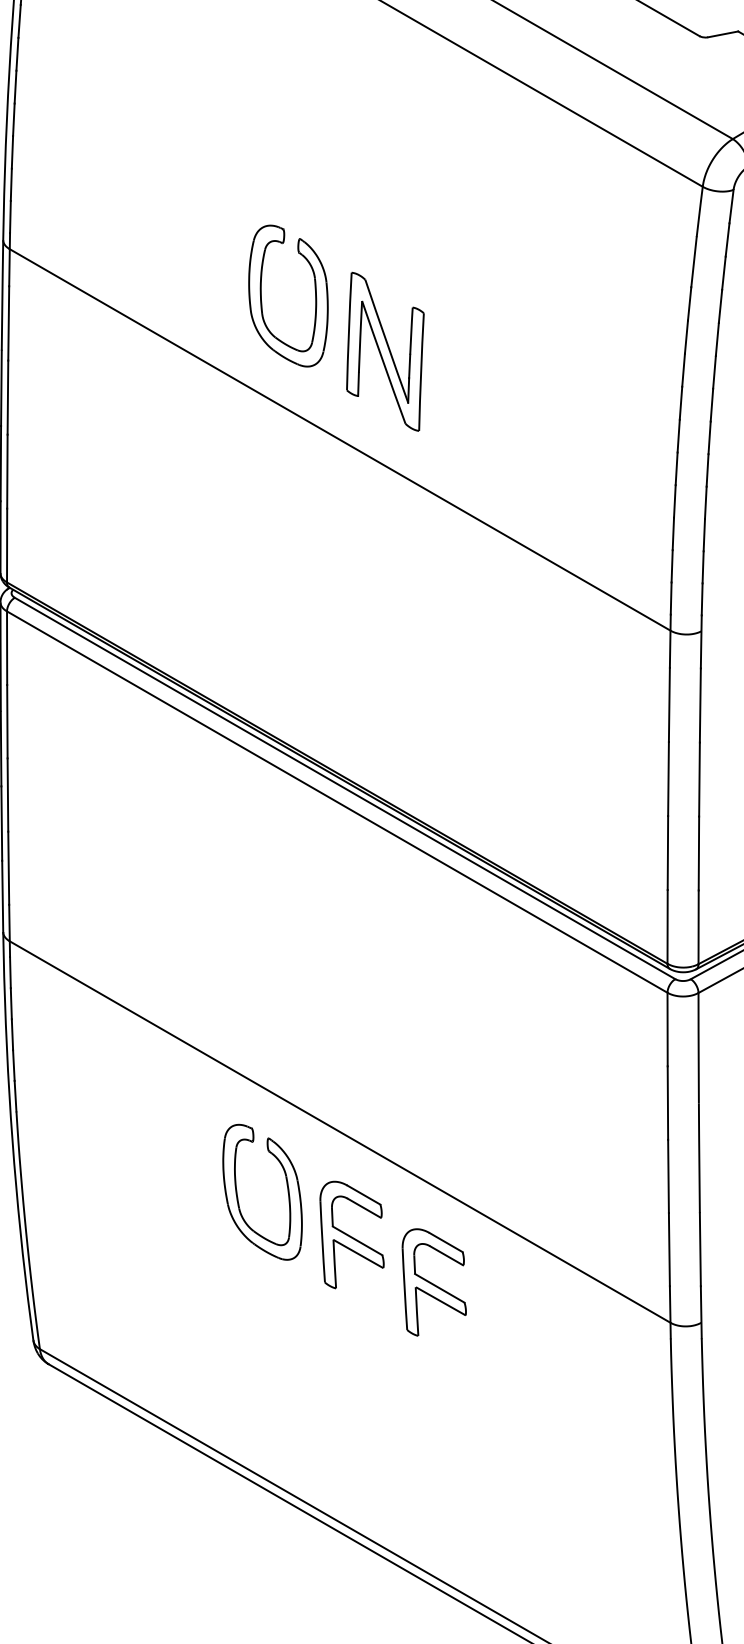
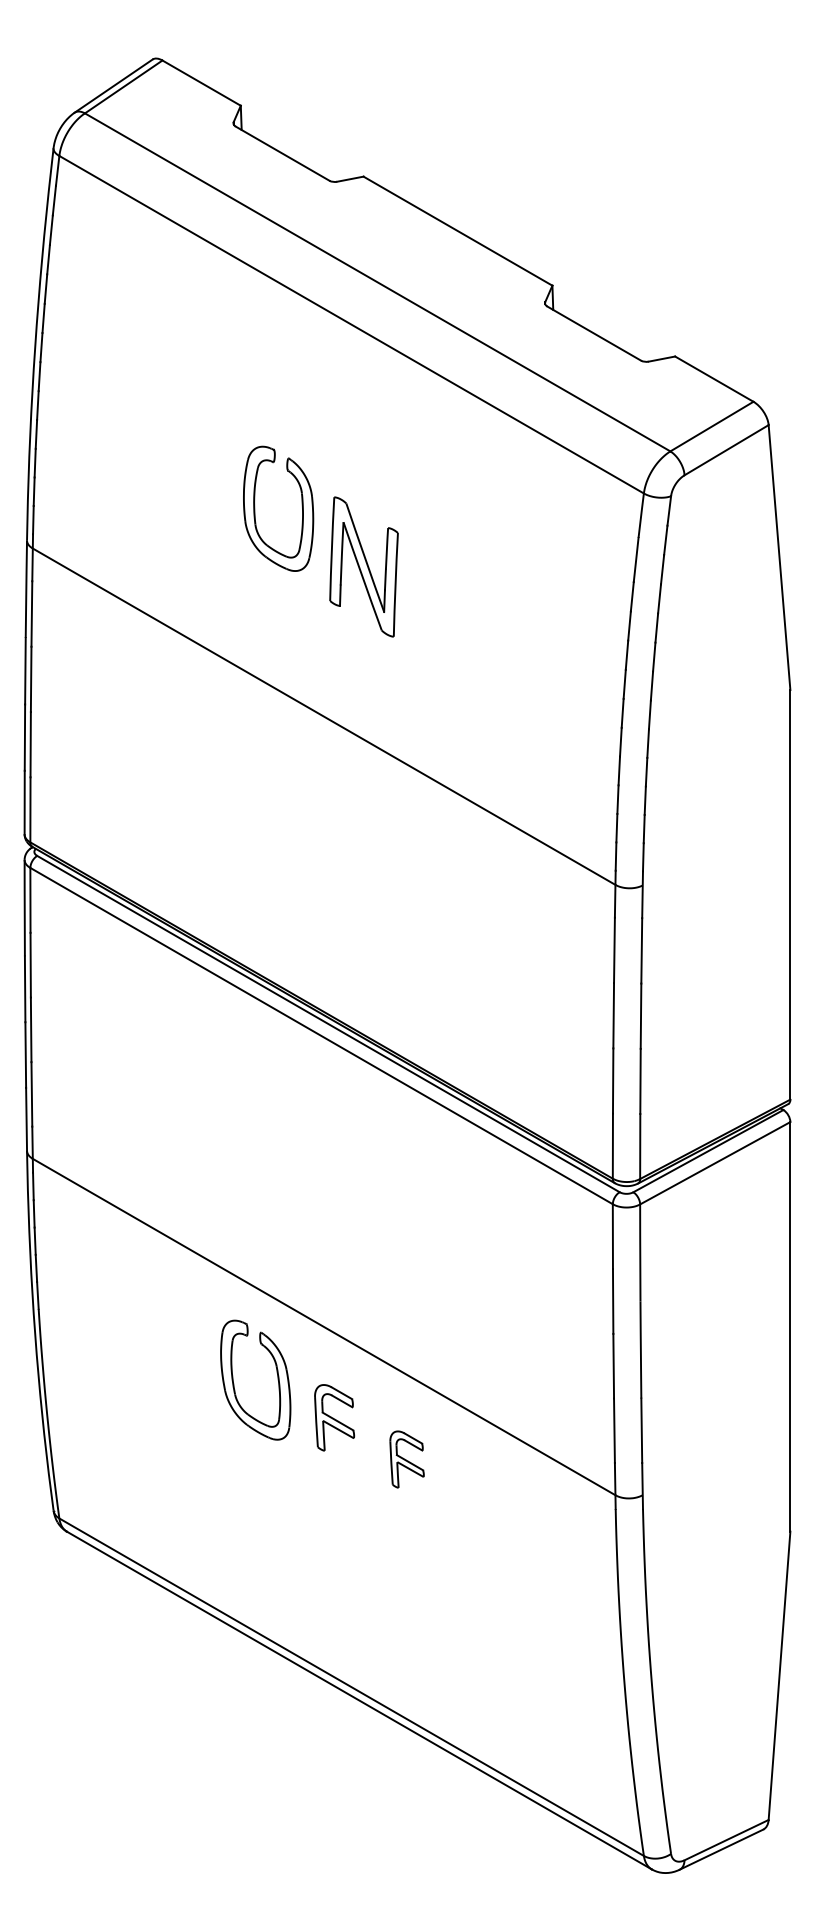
part: (262, 295) -> (255, 508), moved
part: (384, 351) -> (363, 566), moved
part: (351, 1234) -> (334, 1417), size x0.7
part: (433, 1282) -> (406, 1459), size x0.6

